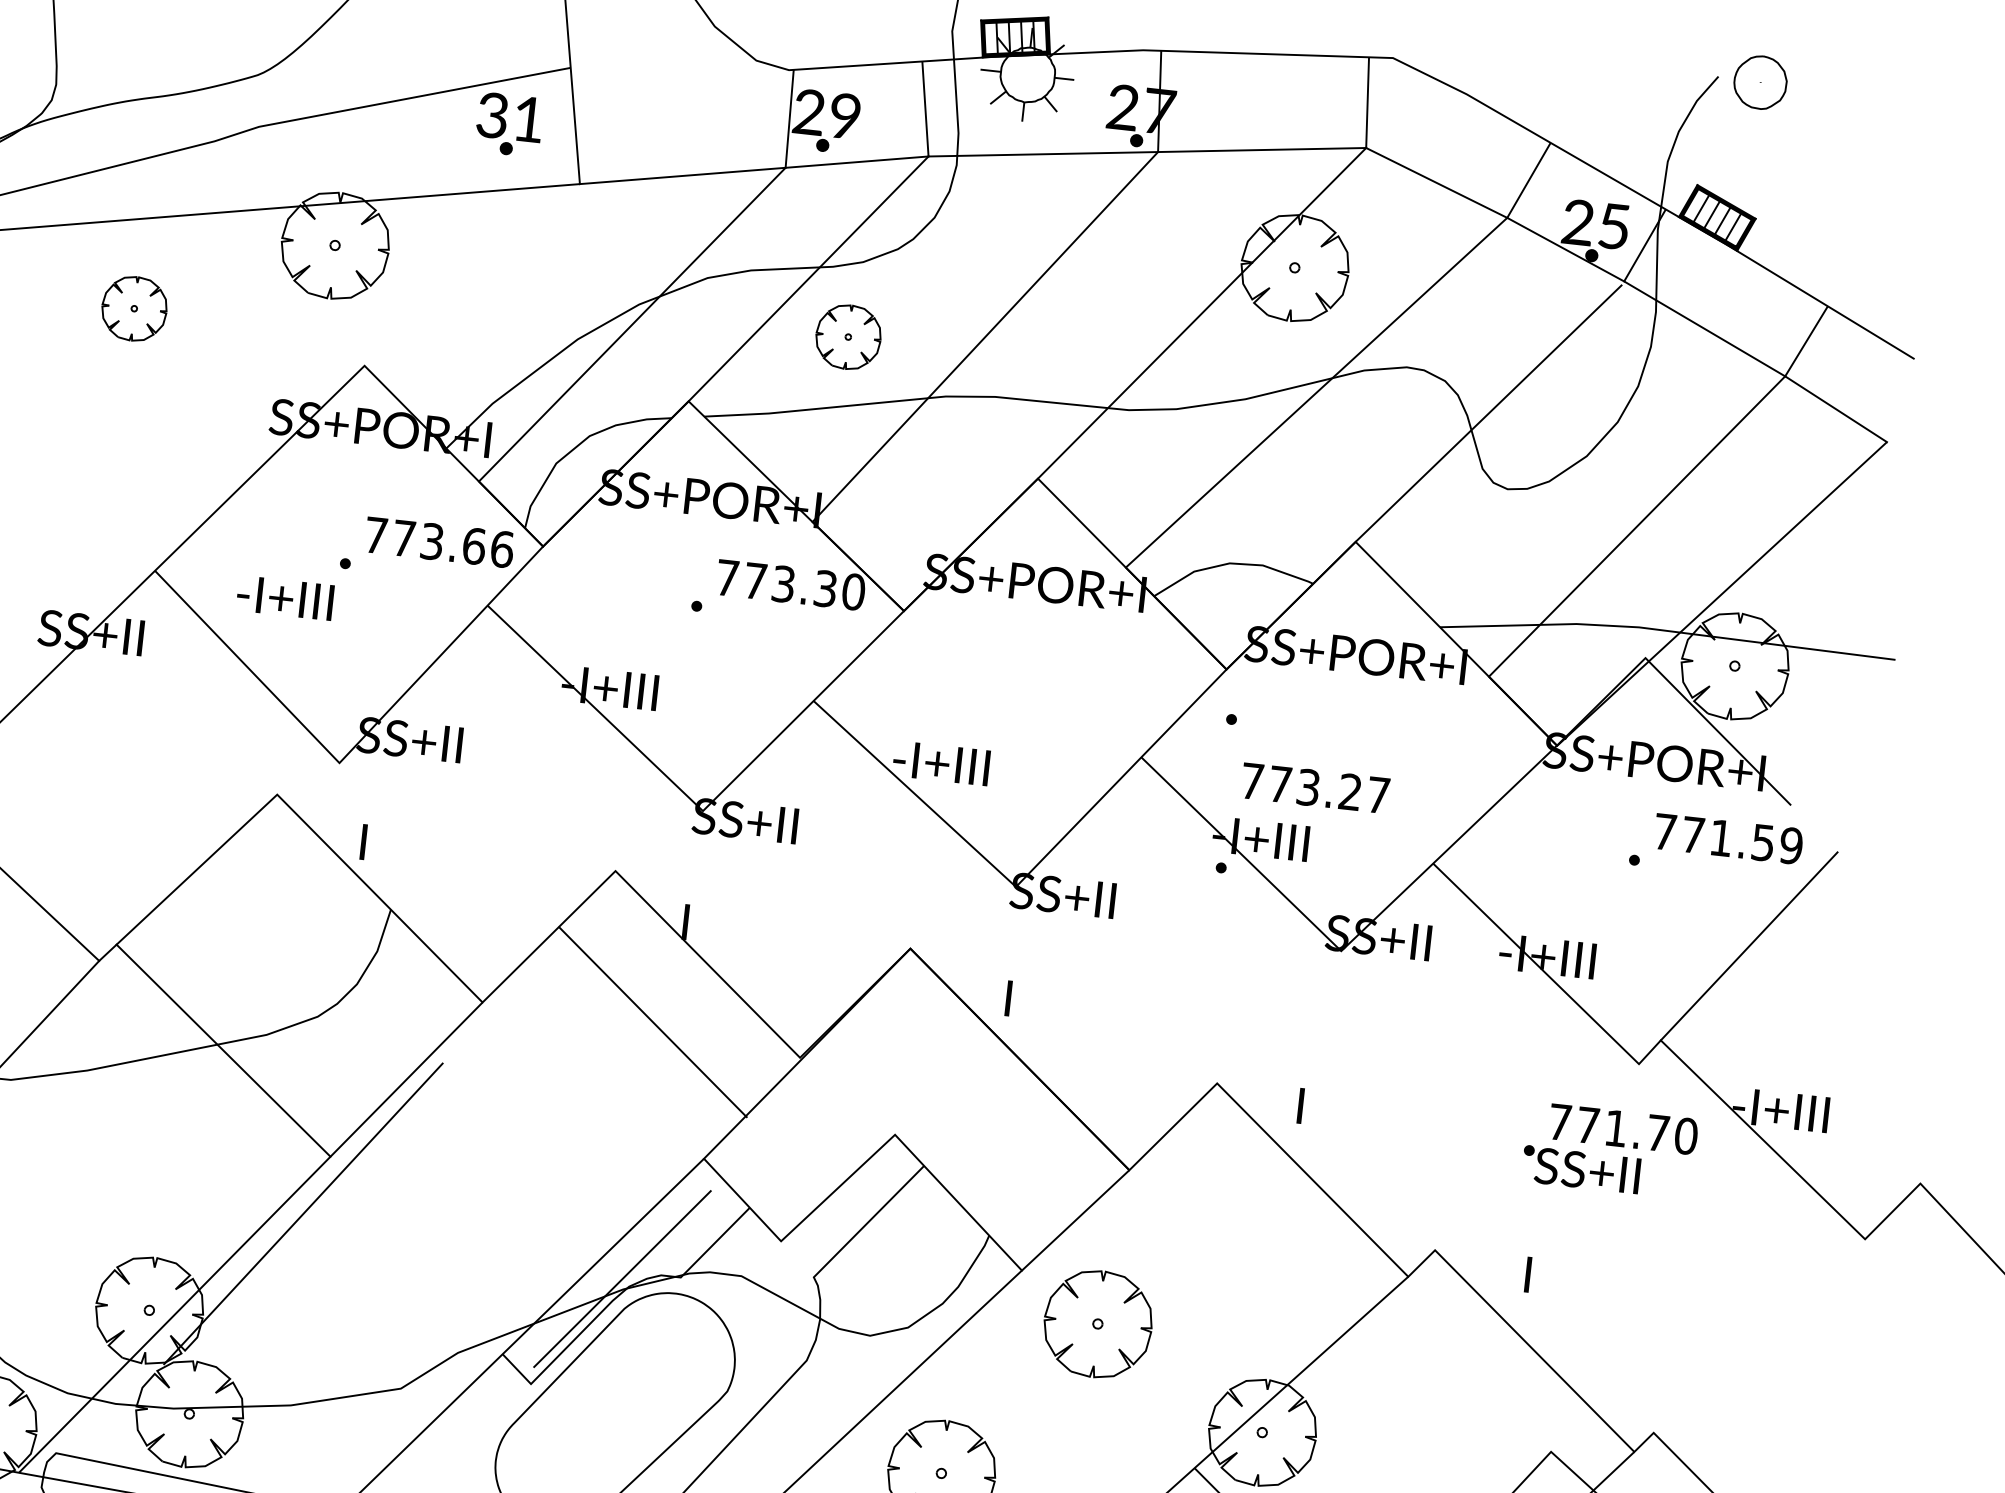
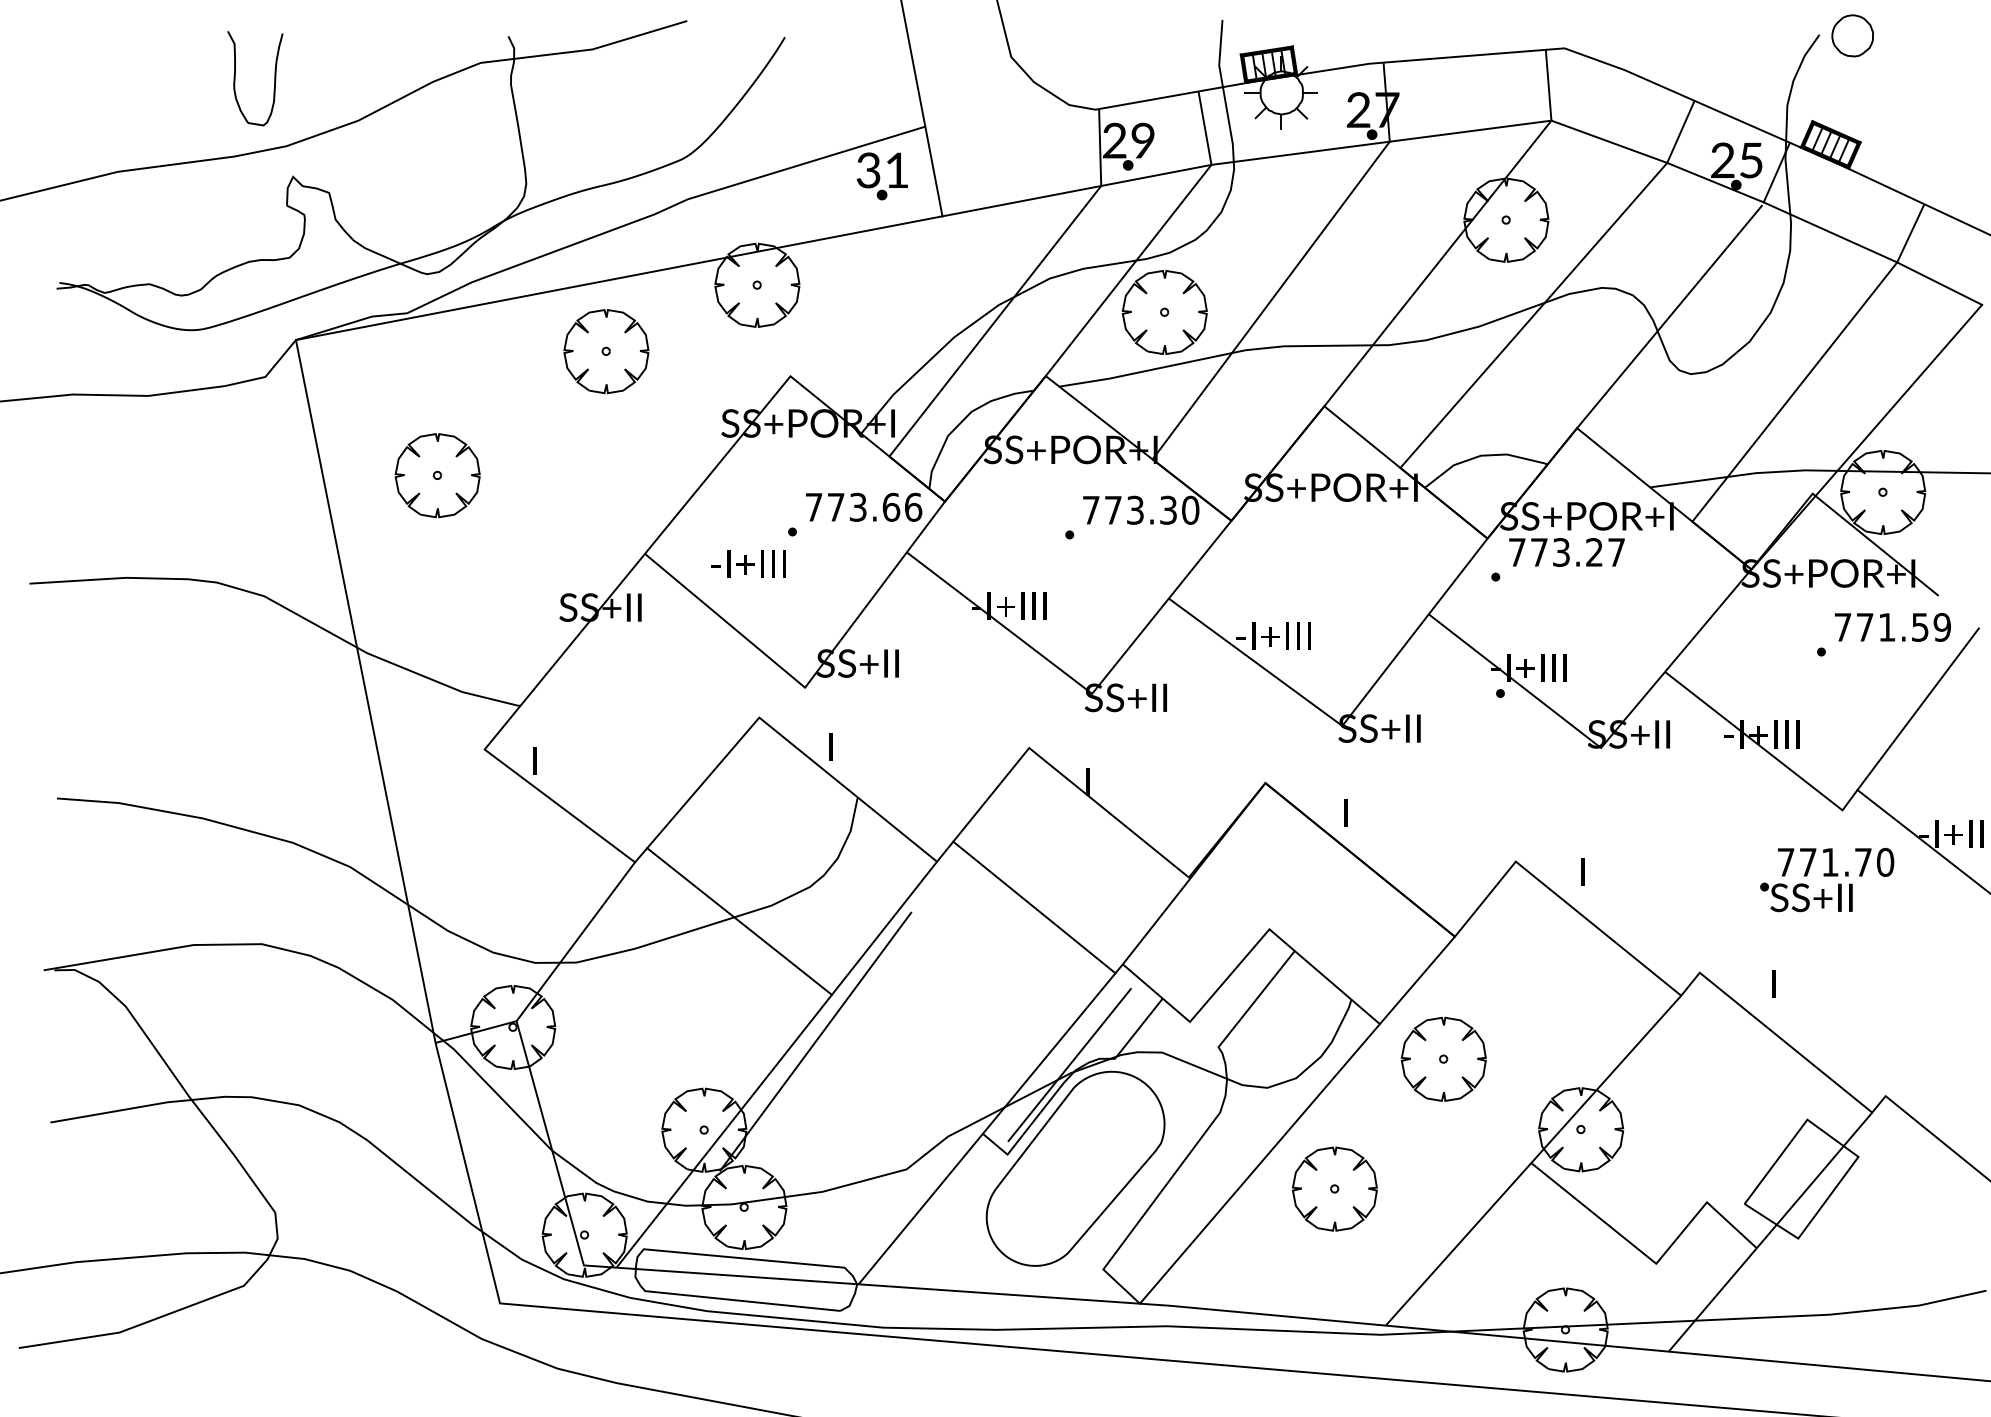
part: (134, 308) -> (606, 351), size x1.67
part: (848, 337) -> (1164, 312), size x1.67
text: (1314, 788) -> (1566, 552), moved
line: (653, 1022) -> (1034, 907), moved

